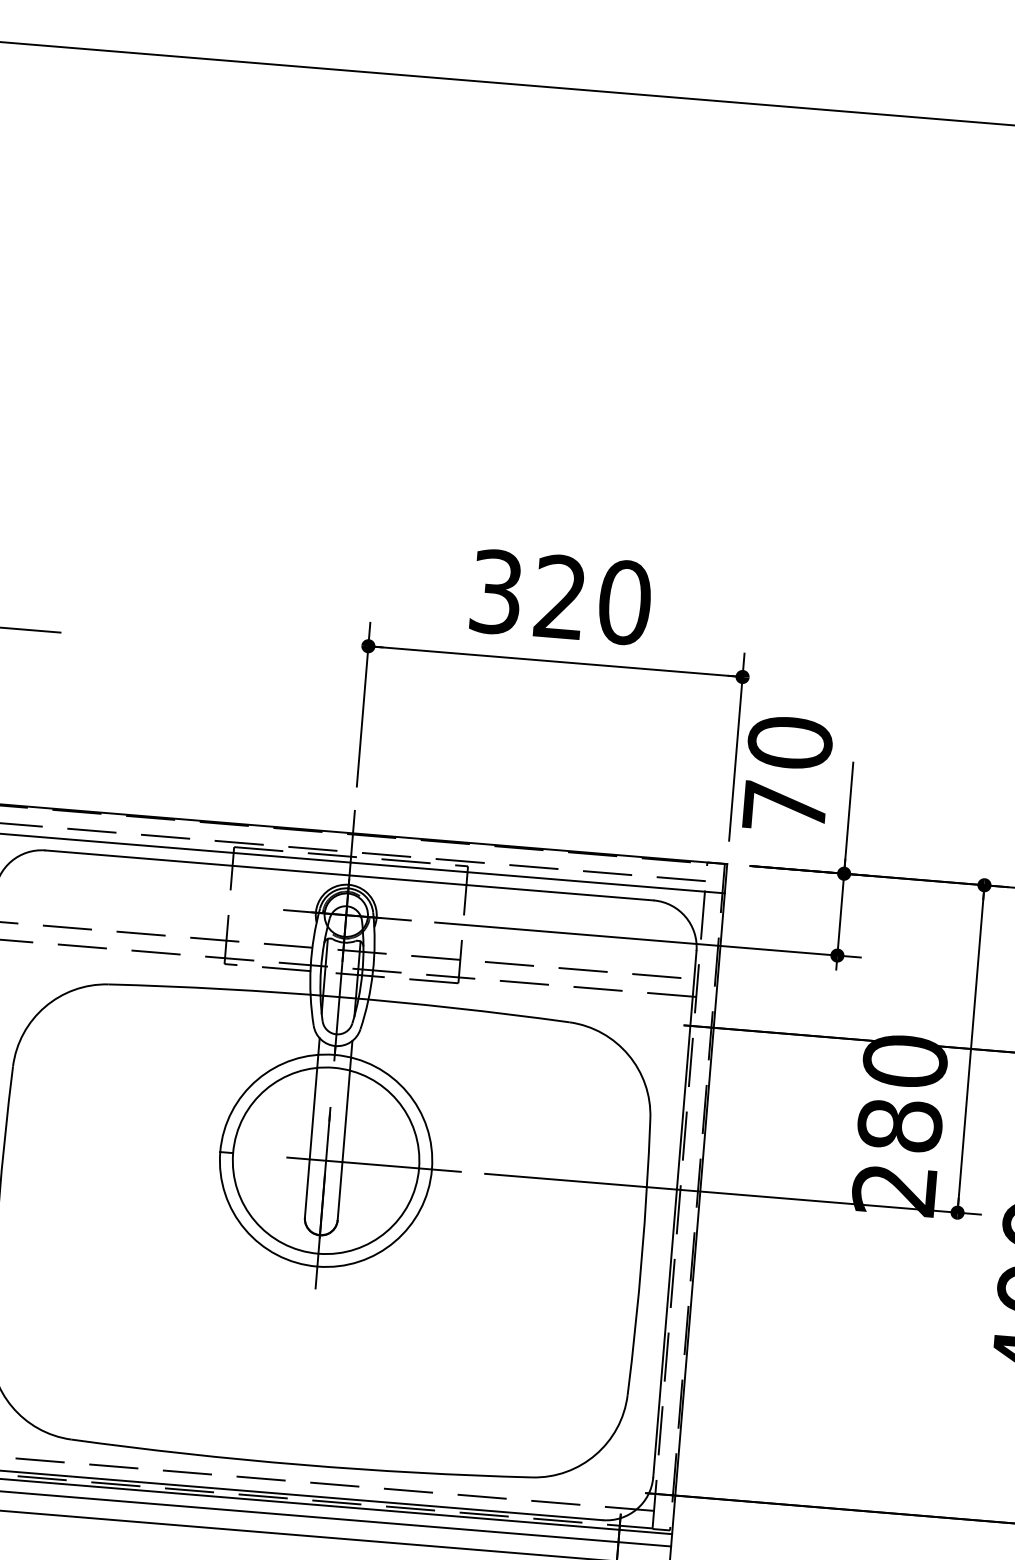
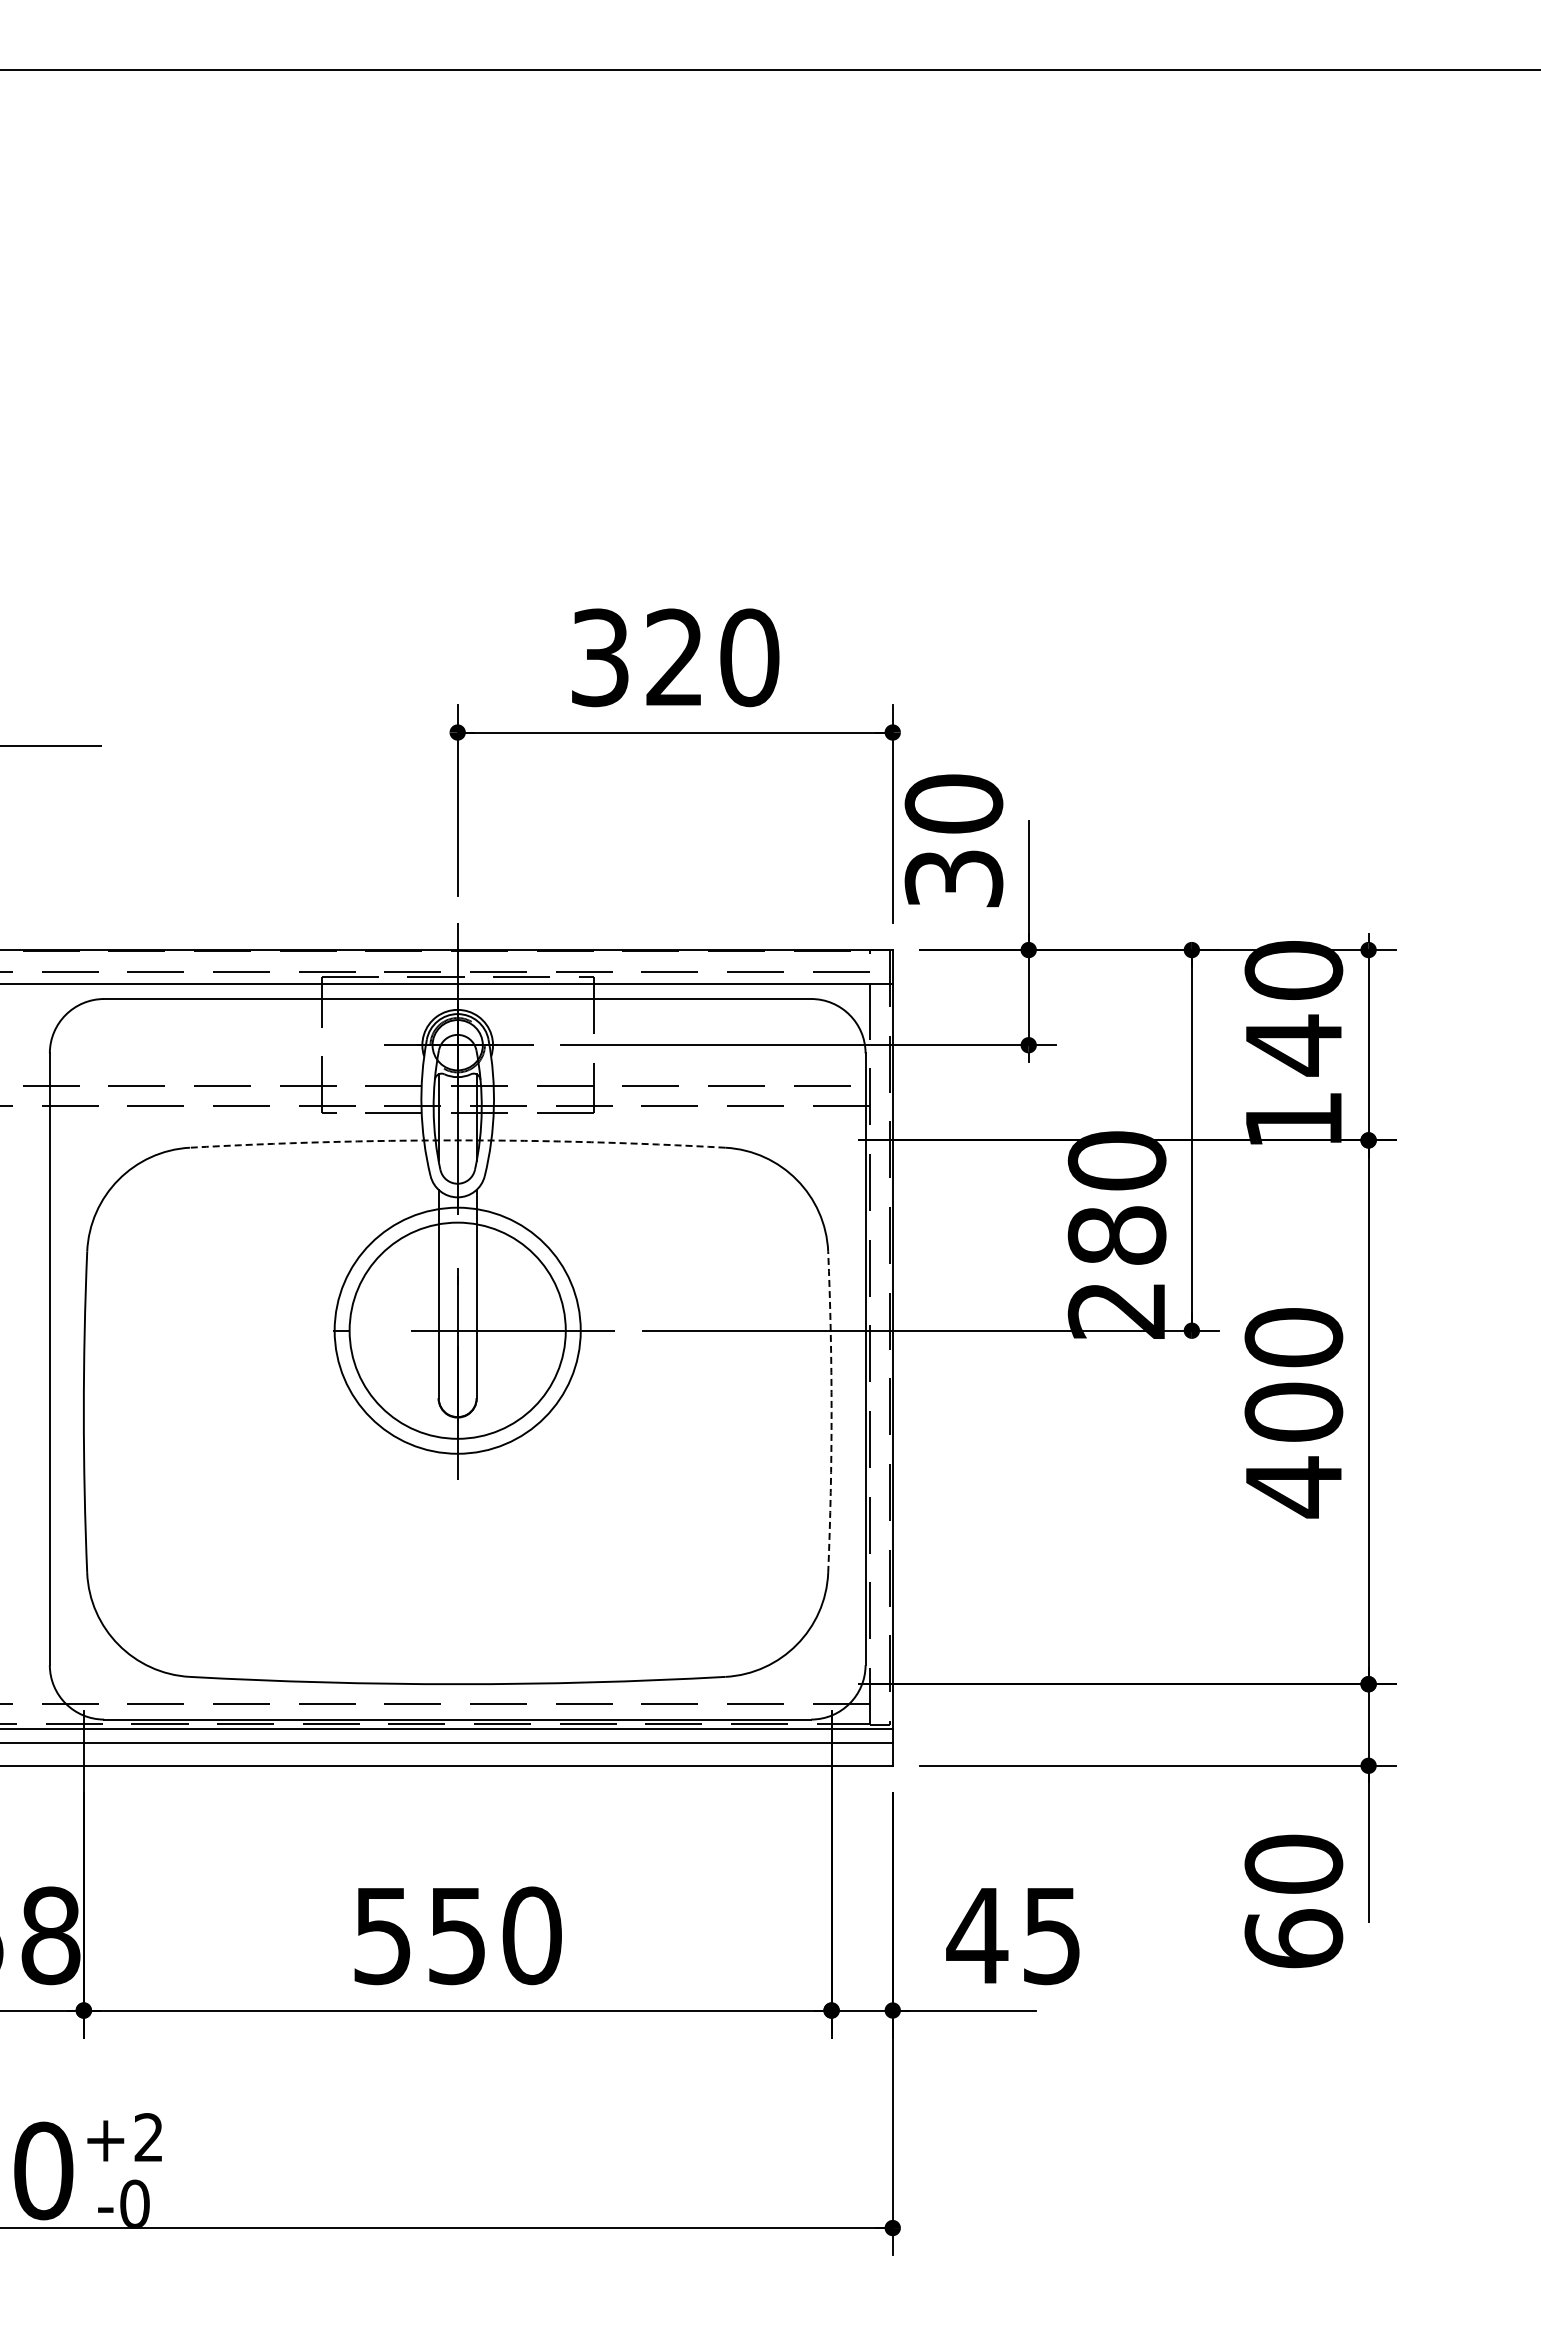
text: (784, 806) -> (953, 878), 70 -> 30
arc: (339, 997) -> (457, 1140), solid -> dashed
arc: (641, 1257) -> (831, 1412), solid -> dashed

